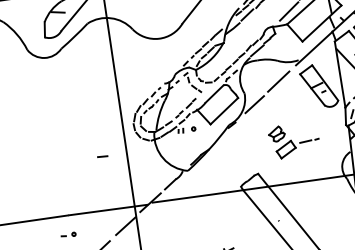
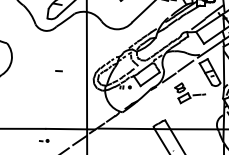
part: (294, 140) -> (190, 93), moved
line: (101, 157) -> (58, 71), moved

